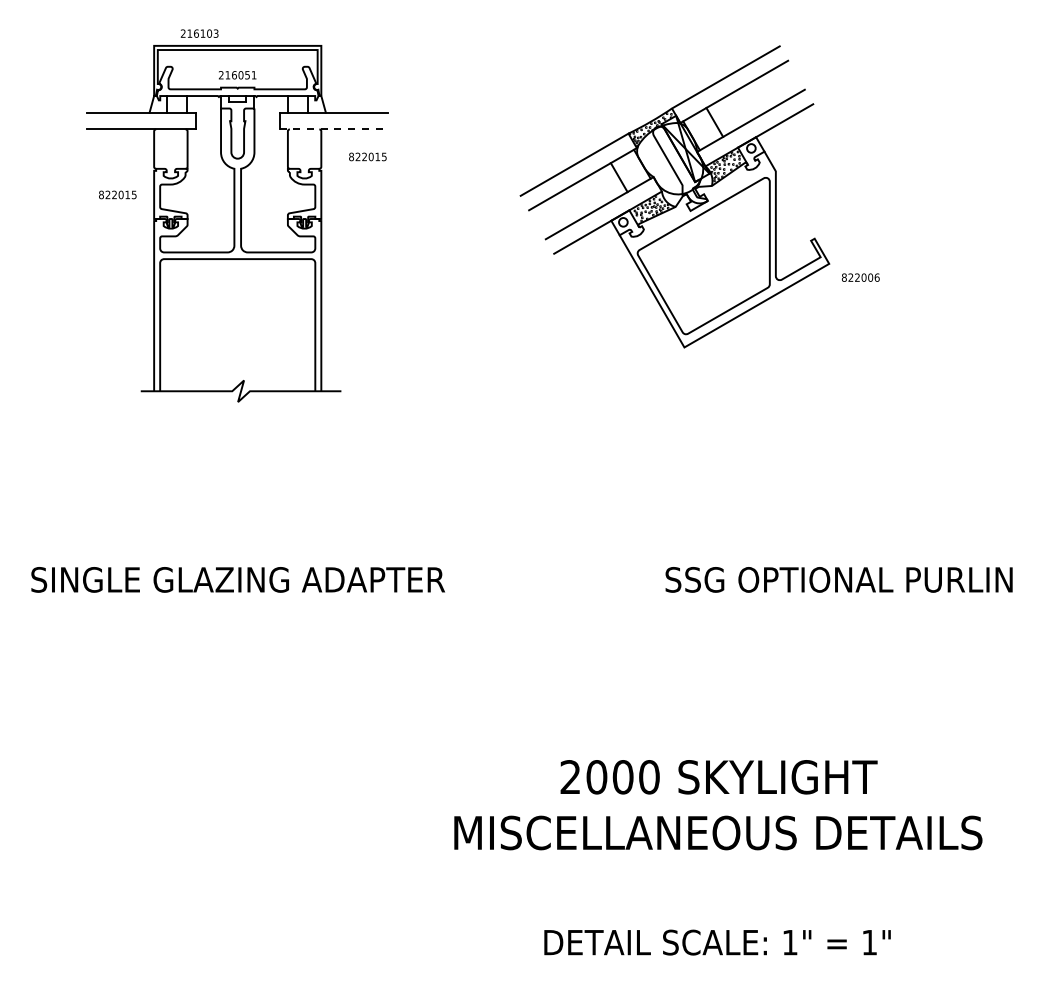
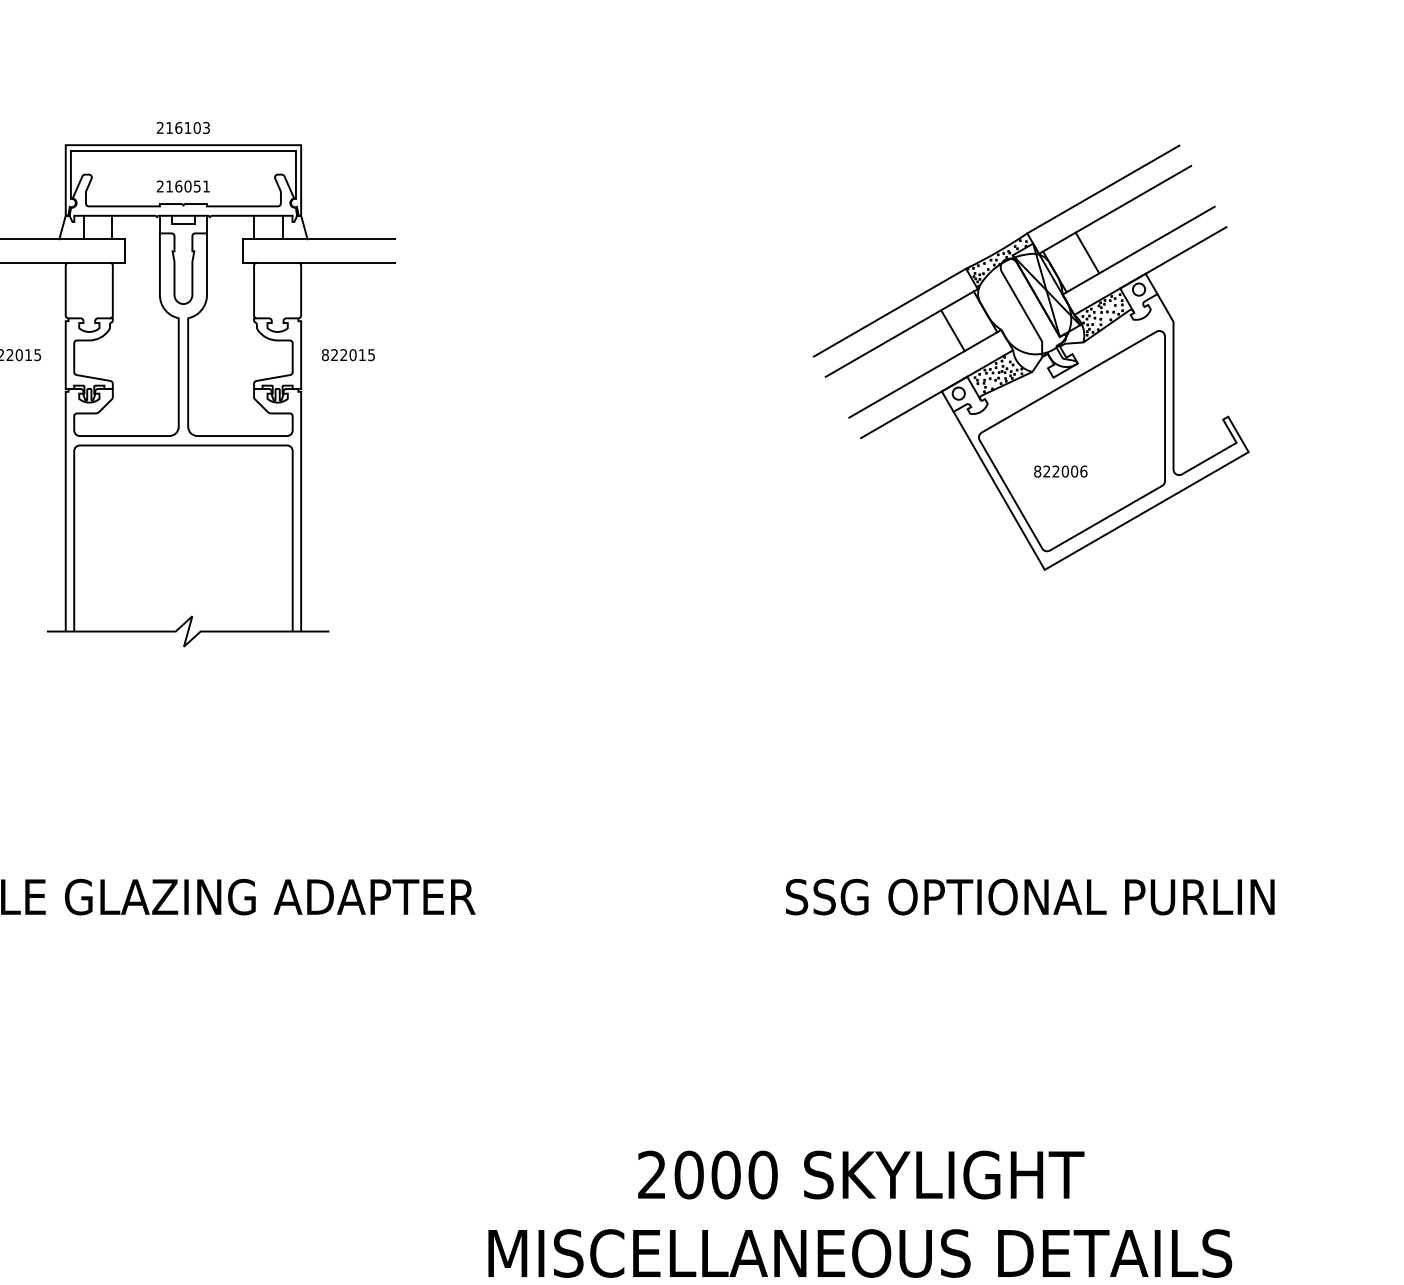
text: (199, 33) -> (183, 127), moved
line: (334, 129) -> (319, 262), dashed -> solid
text: (367, 156) -> (347, 354), moved
part: (674, 196) -> (1030, 357), moved

